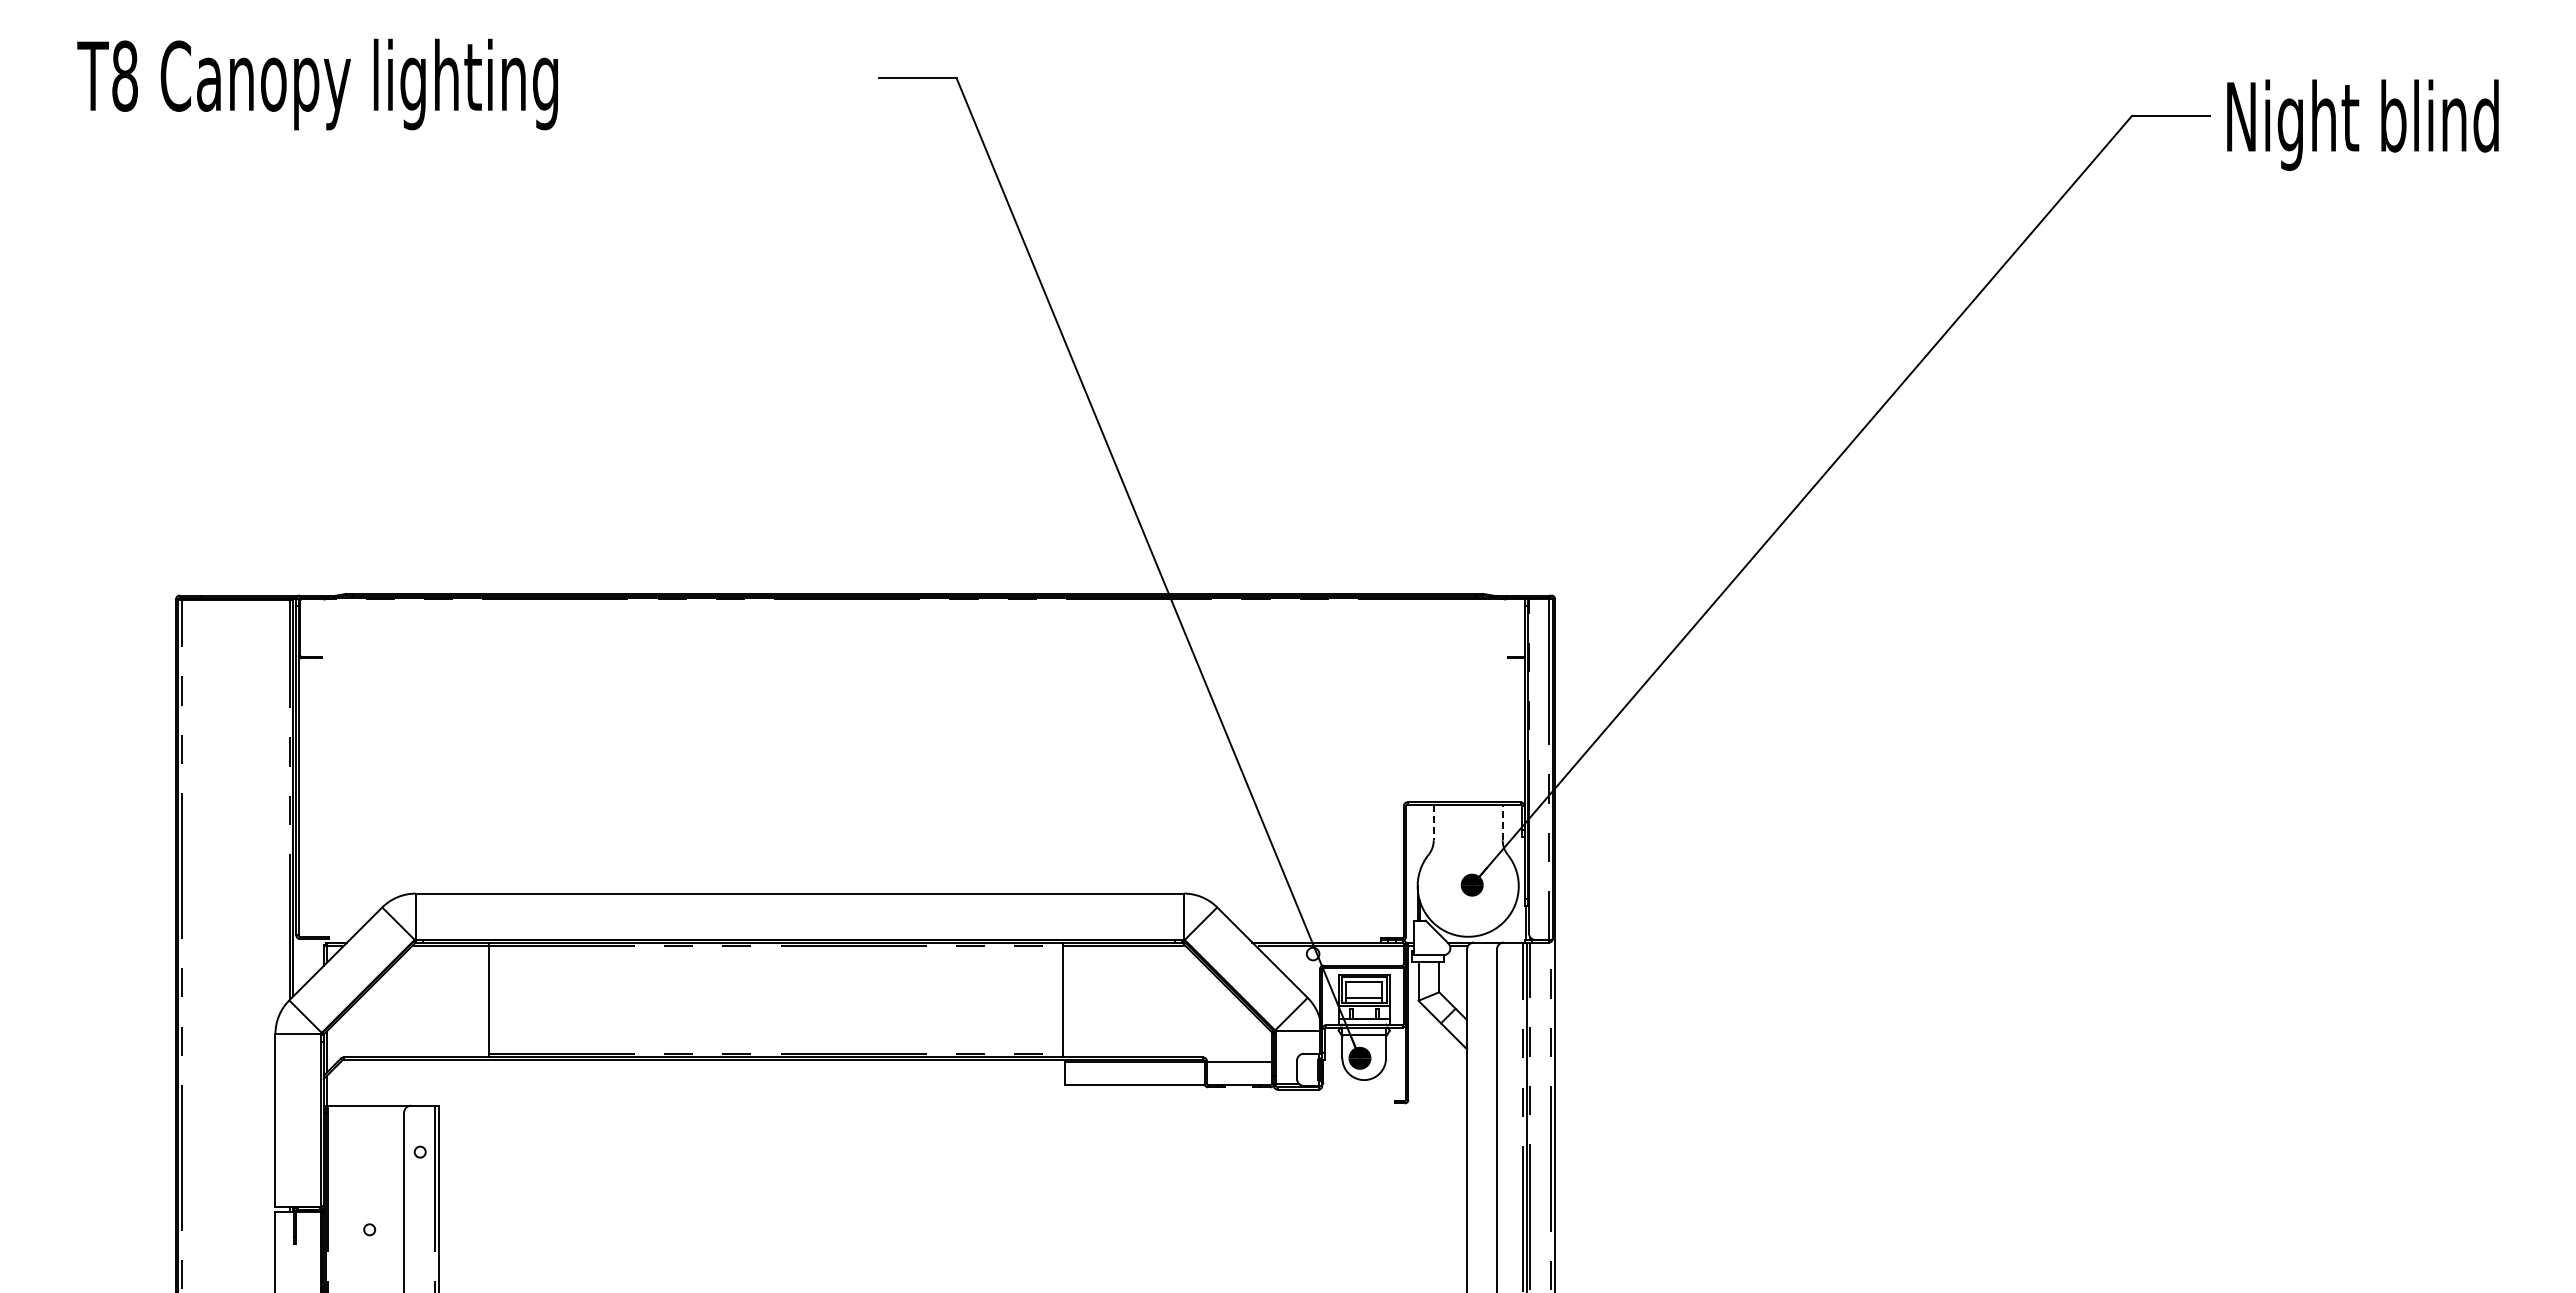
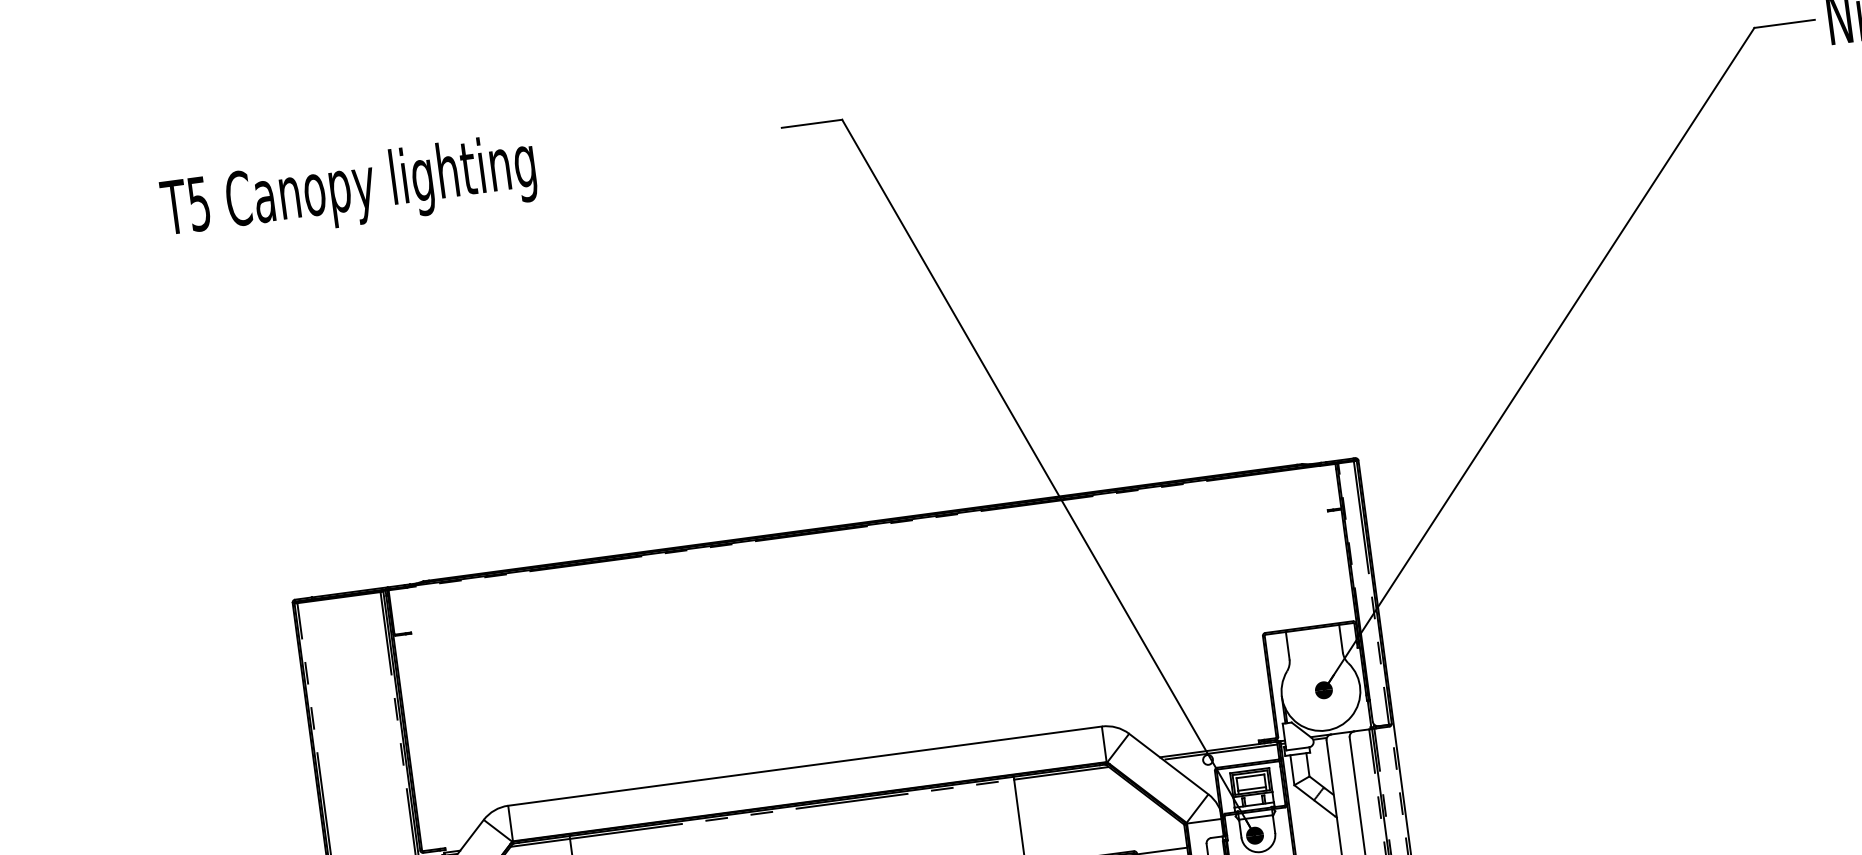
text: (124, 75) -> (198, 203), T8 -> T5
line: (1433, 822) -> (1287, 645), dashed -> solid
line: (1502, 822) -> (1340, 638), dashed -> solid

